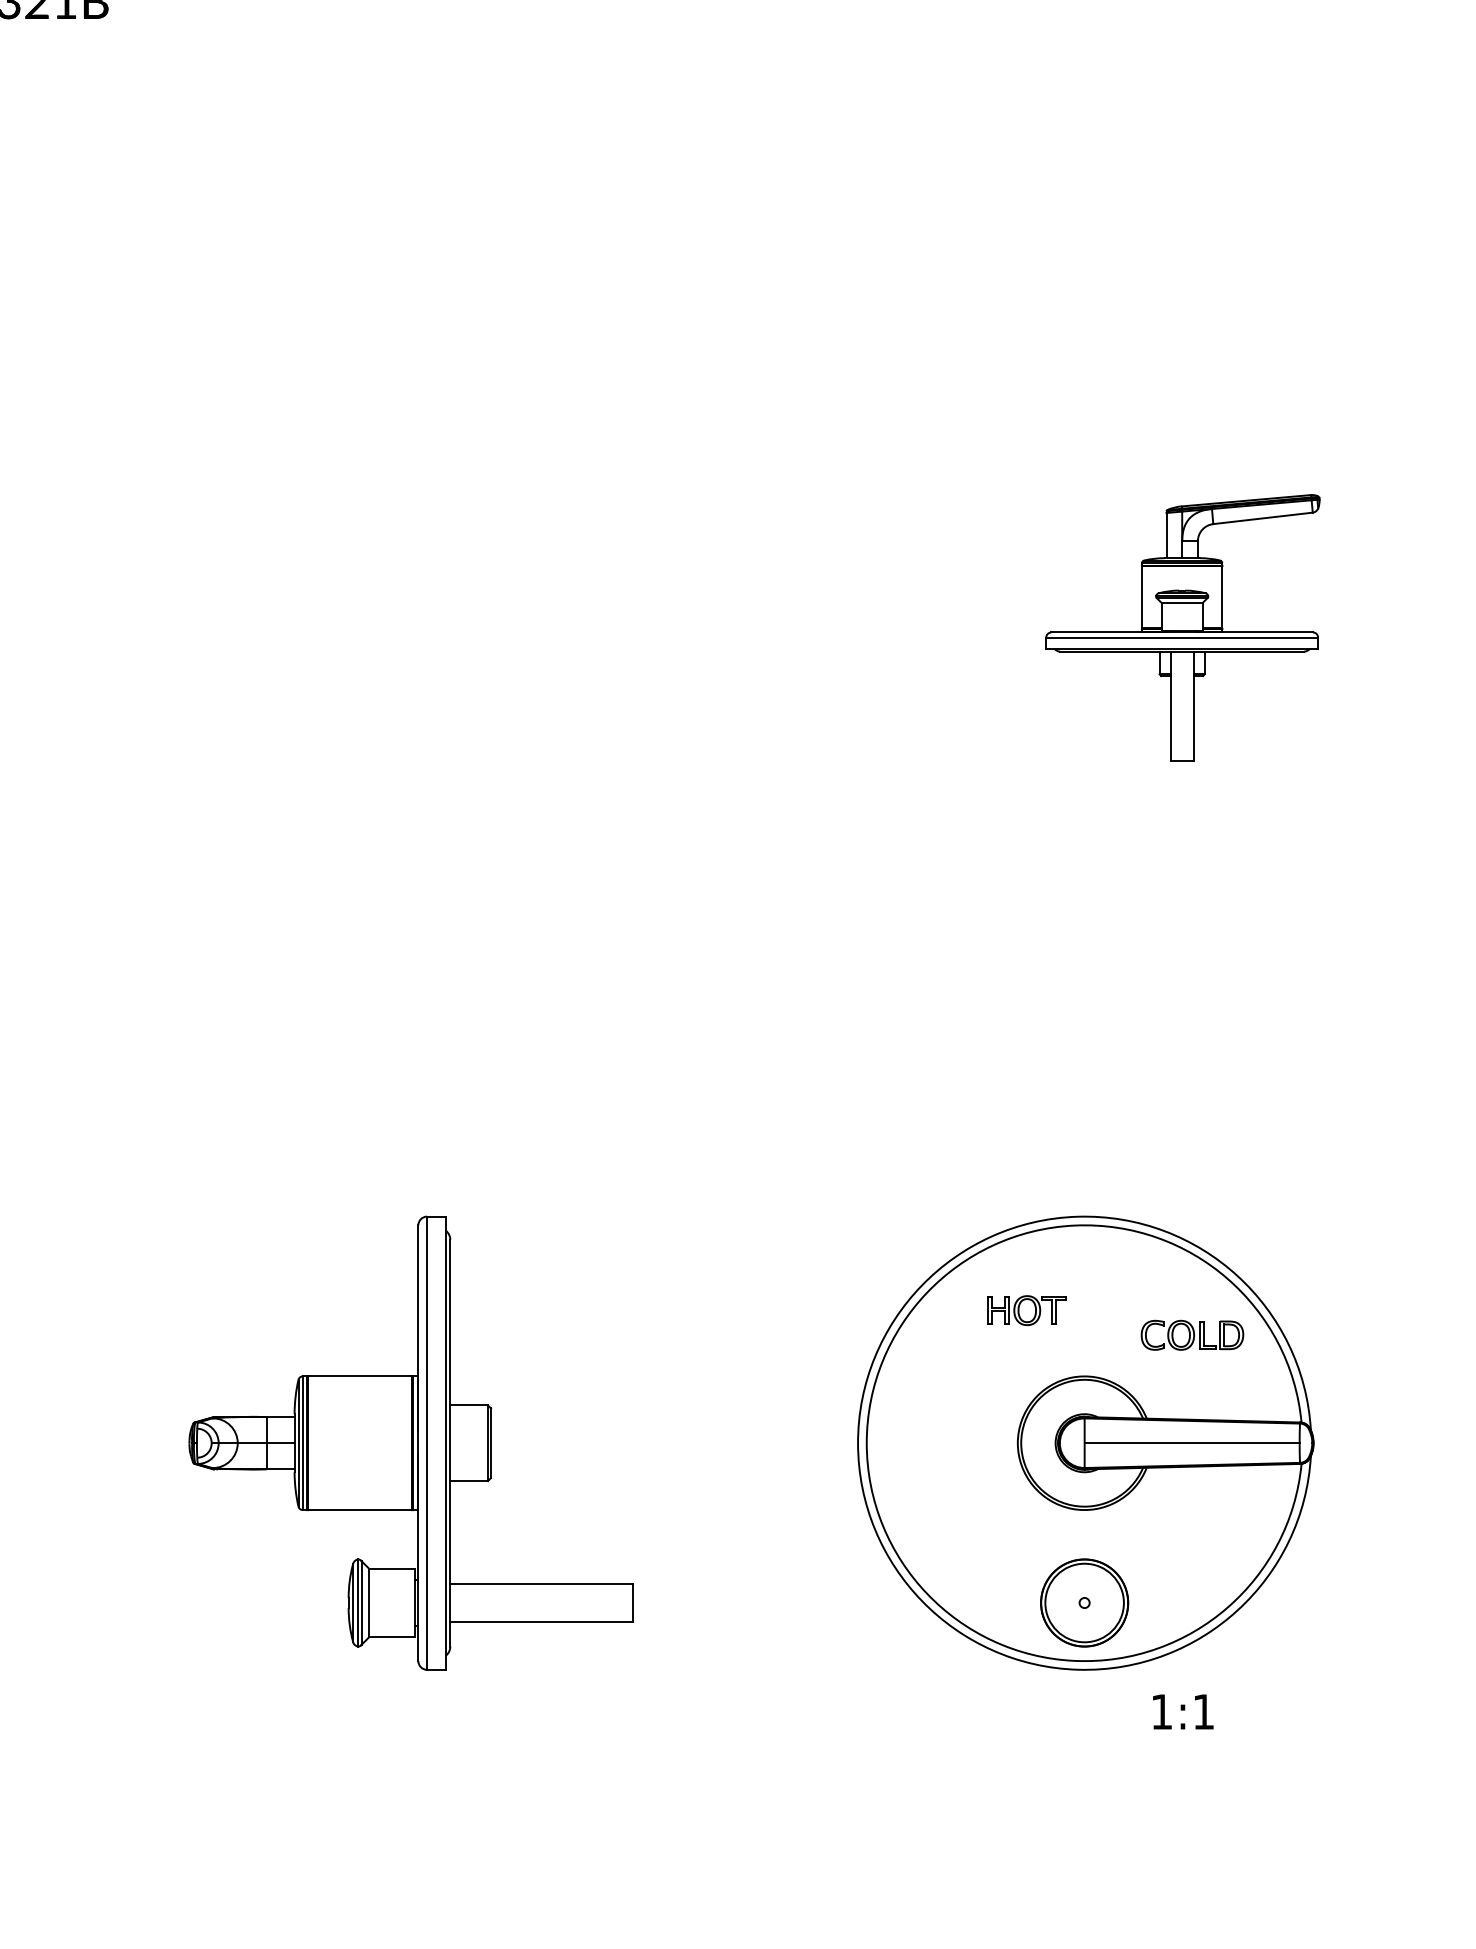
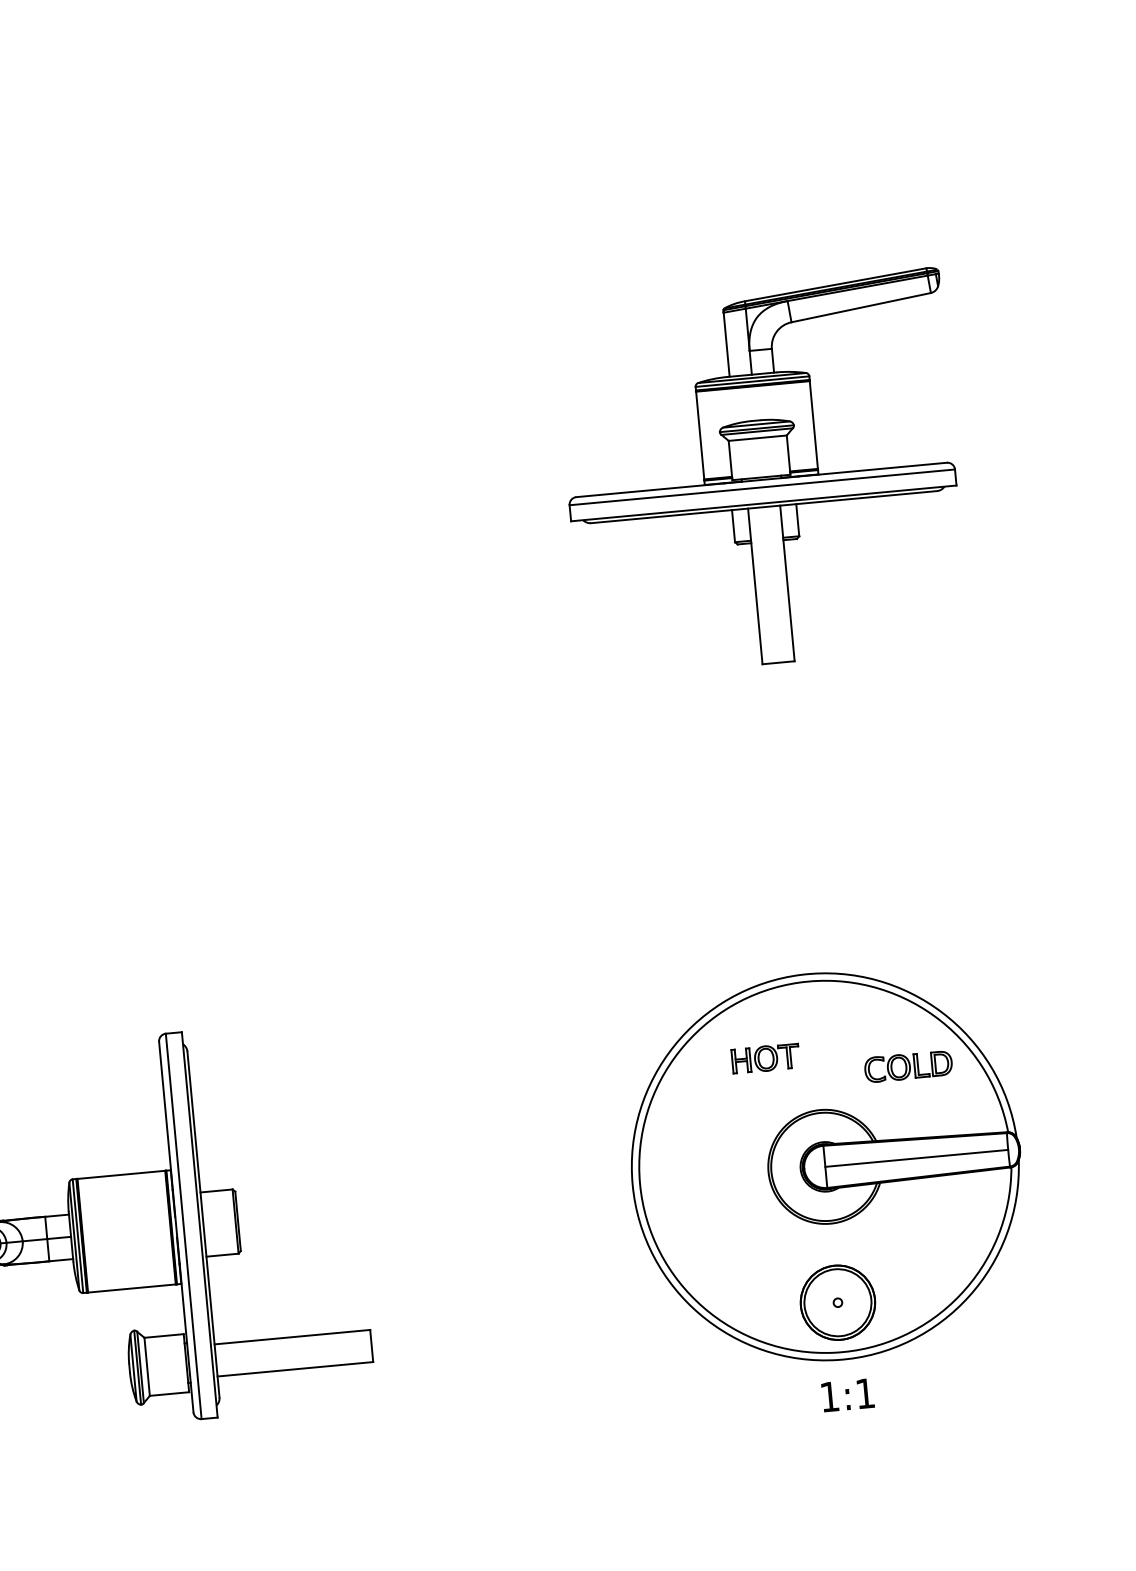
part: (1182, 627) -> (761, 473), size x1.67
part: (1085, 1442) -> (826, 1166), moved

